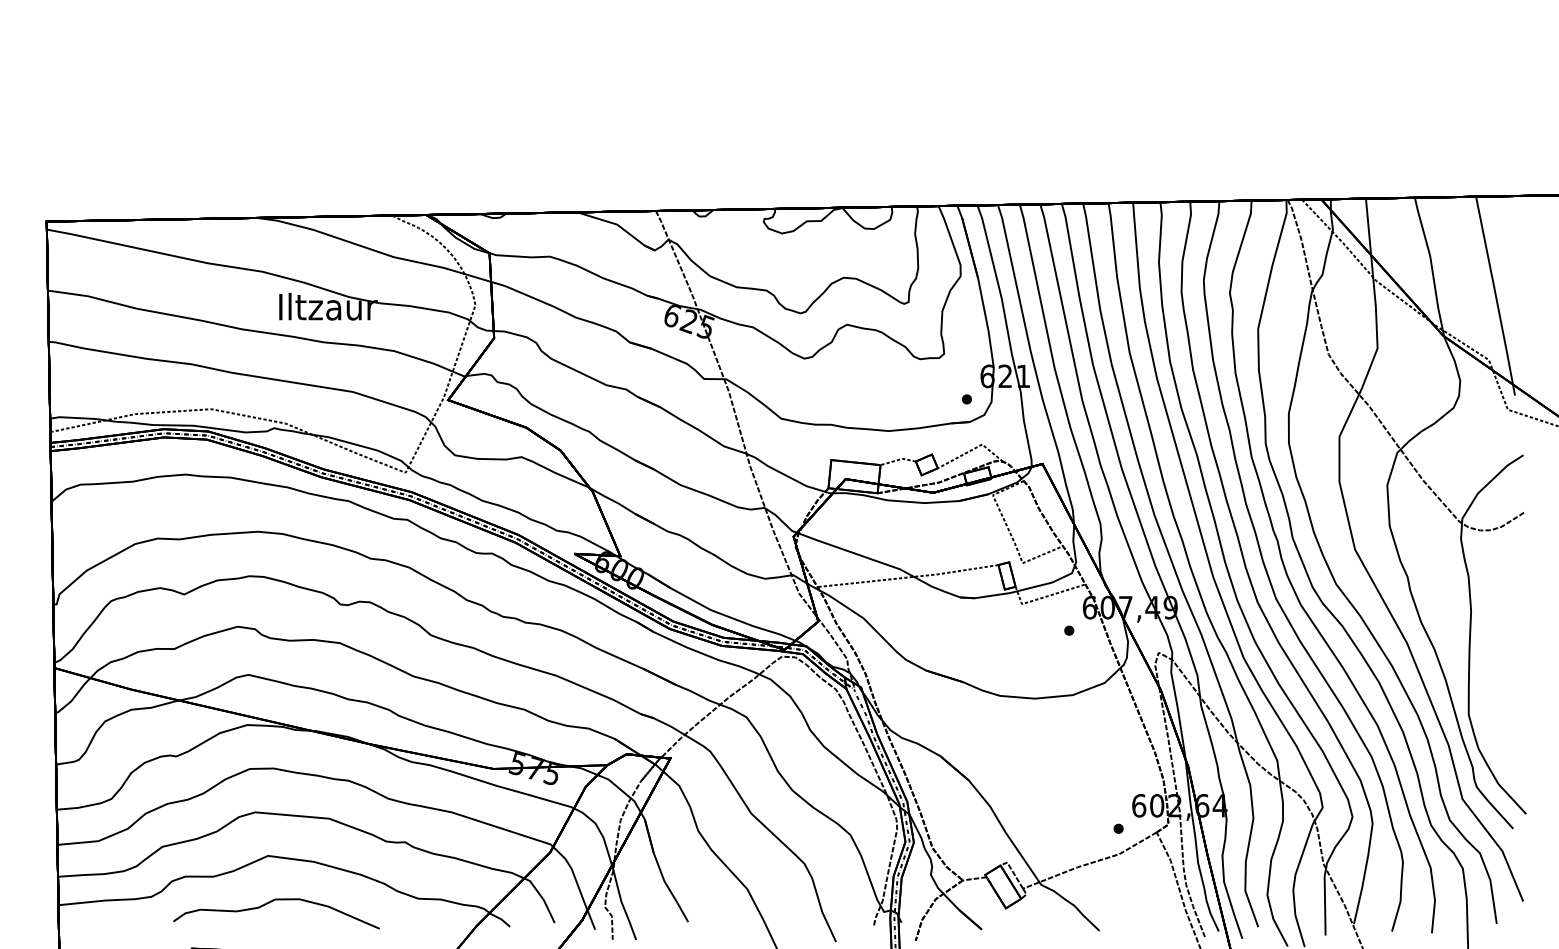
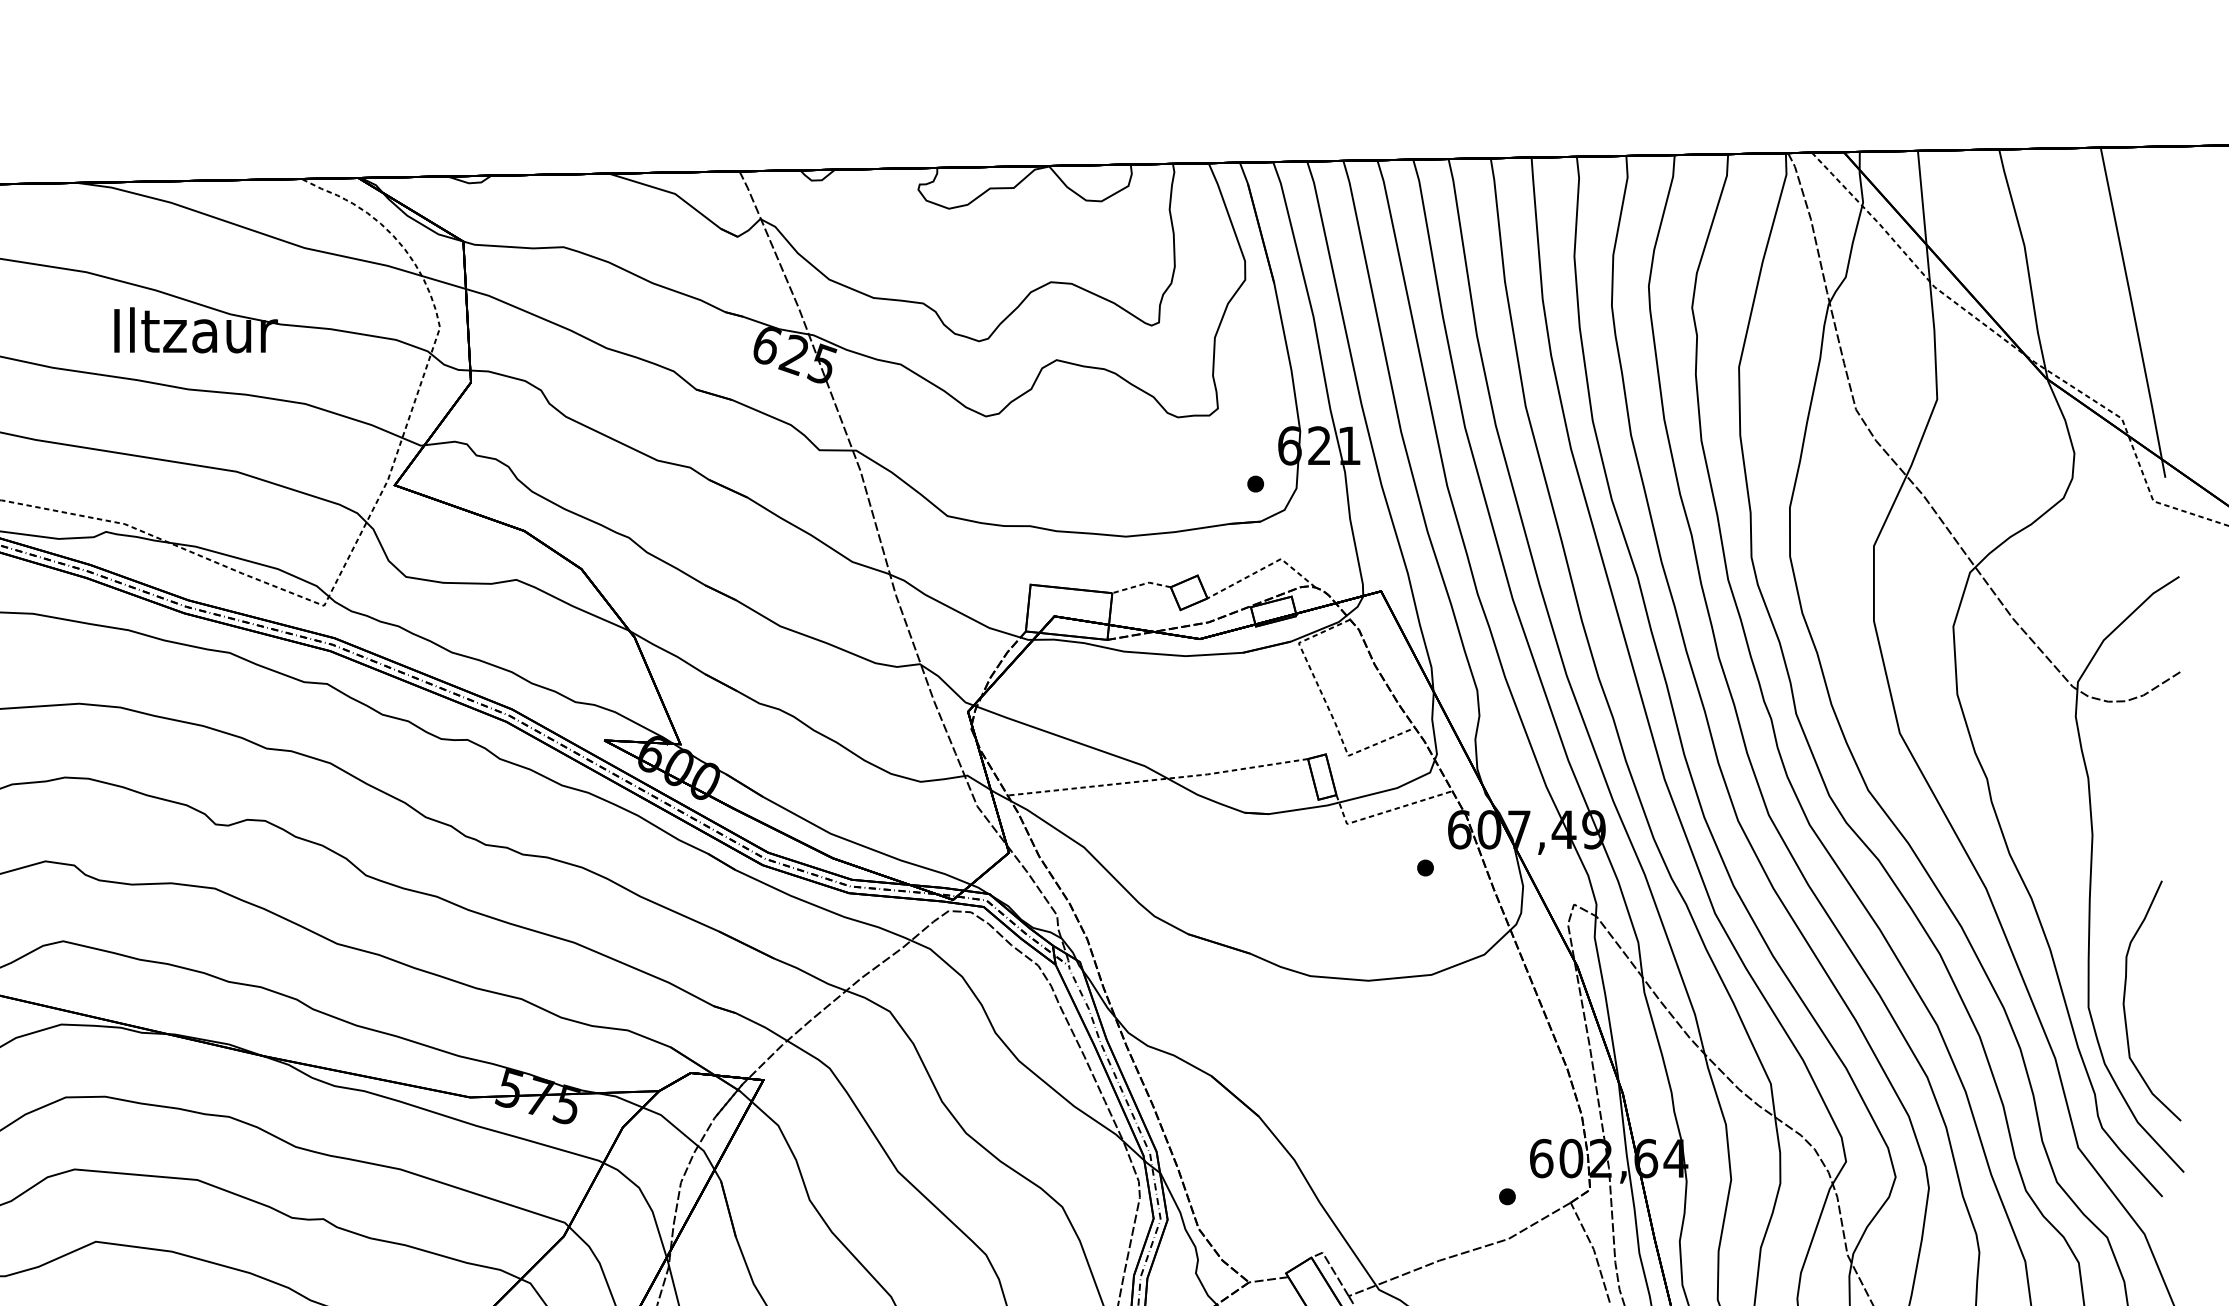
curve: (1491, 708) -> (2126, 997), added

